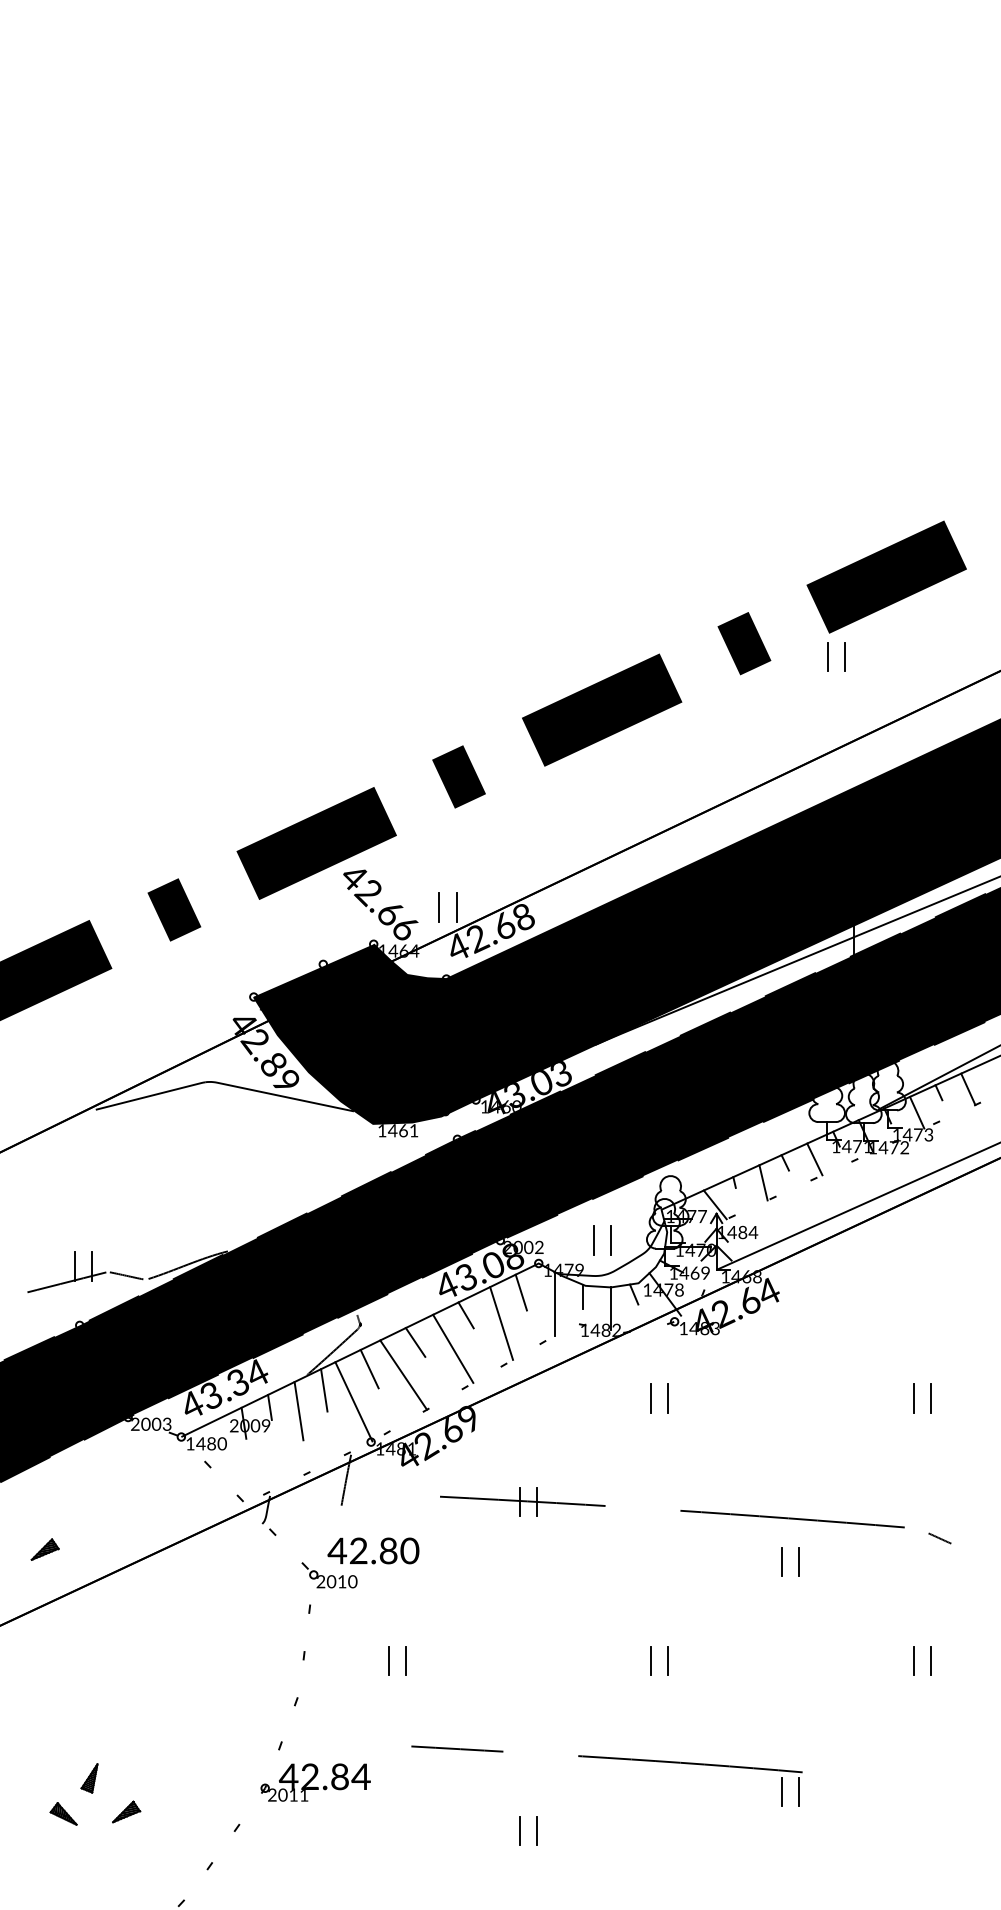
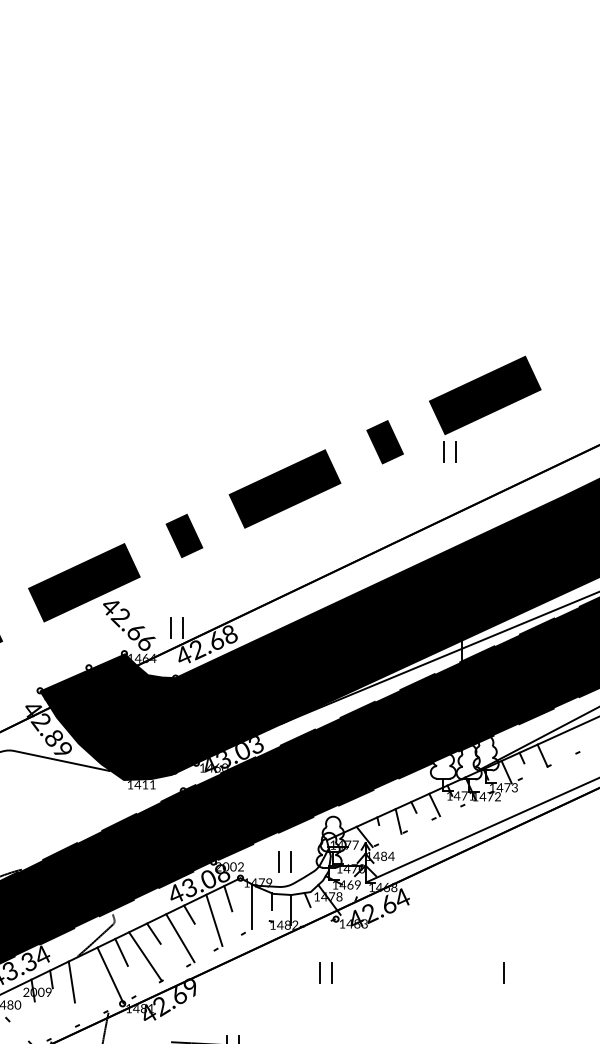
text: (403, 1130) -> (145, 784), 1461 -> 1411
line: (324, 1390) -> (89, 967), removed
line: (930, 1398) -> (516, 973), removed

